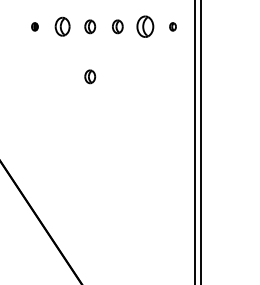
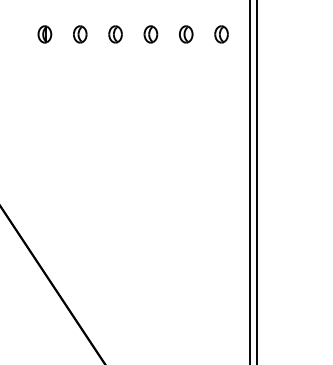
part: (34, 26) -> (44, 34), size x1.67
part: (62, 26) -> (80, 34), size x0.71
part: (145, 26) -> (186, 34), size x0.62
part: (172, 26) -> (220, 34), size x1.67
part: (90, 76) -> (115, 98), removed

